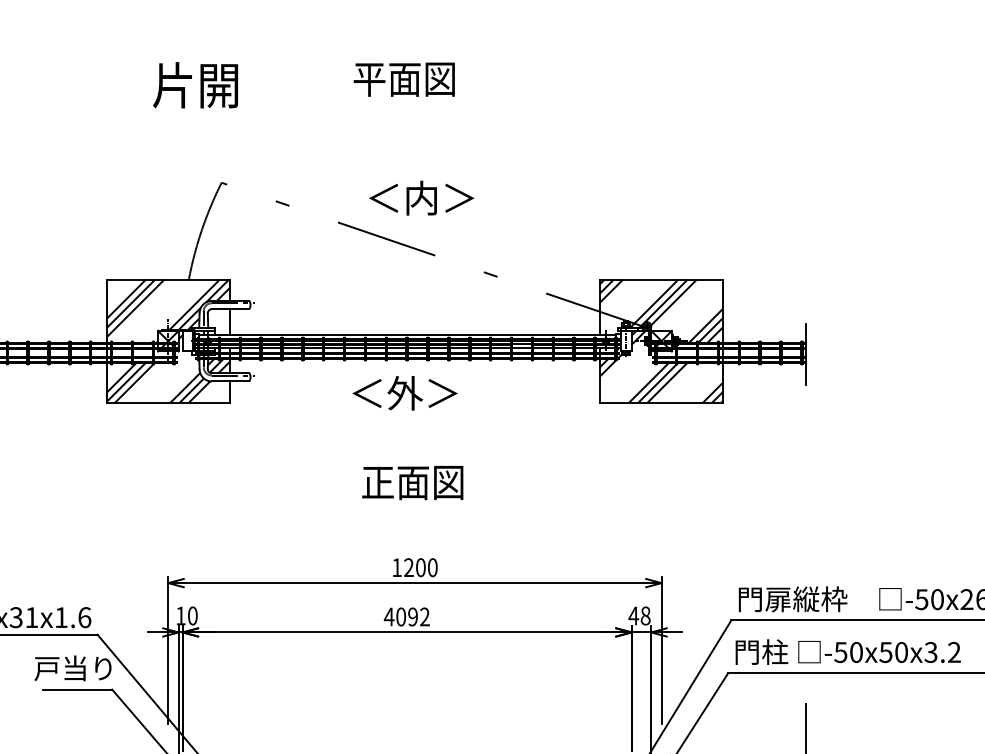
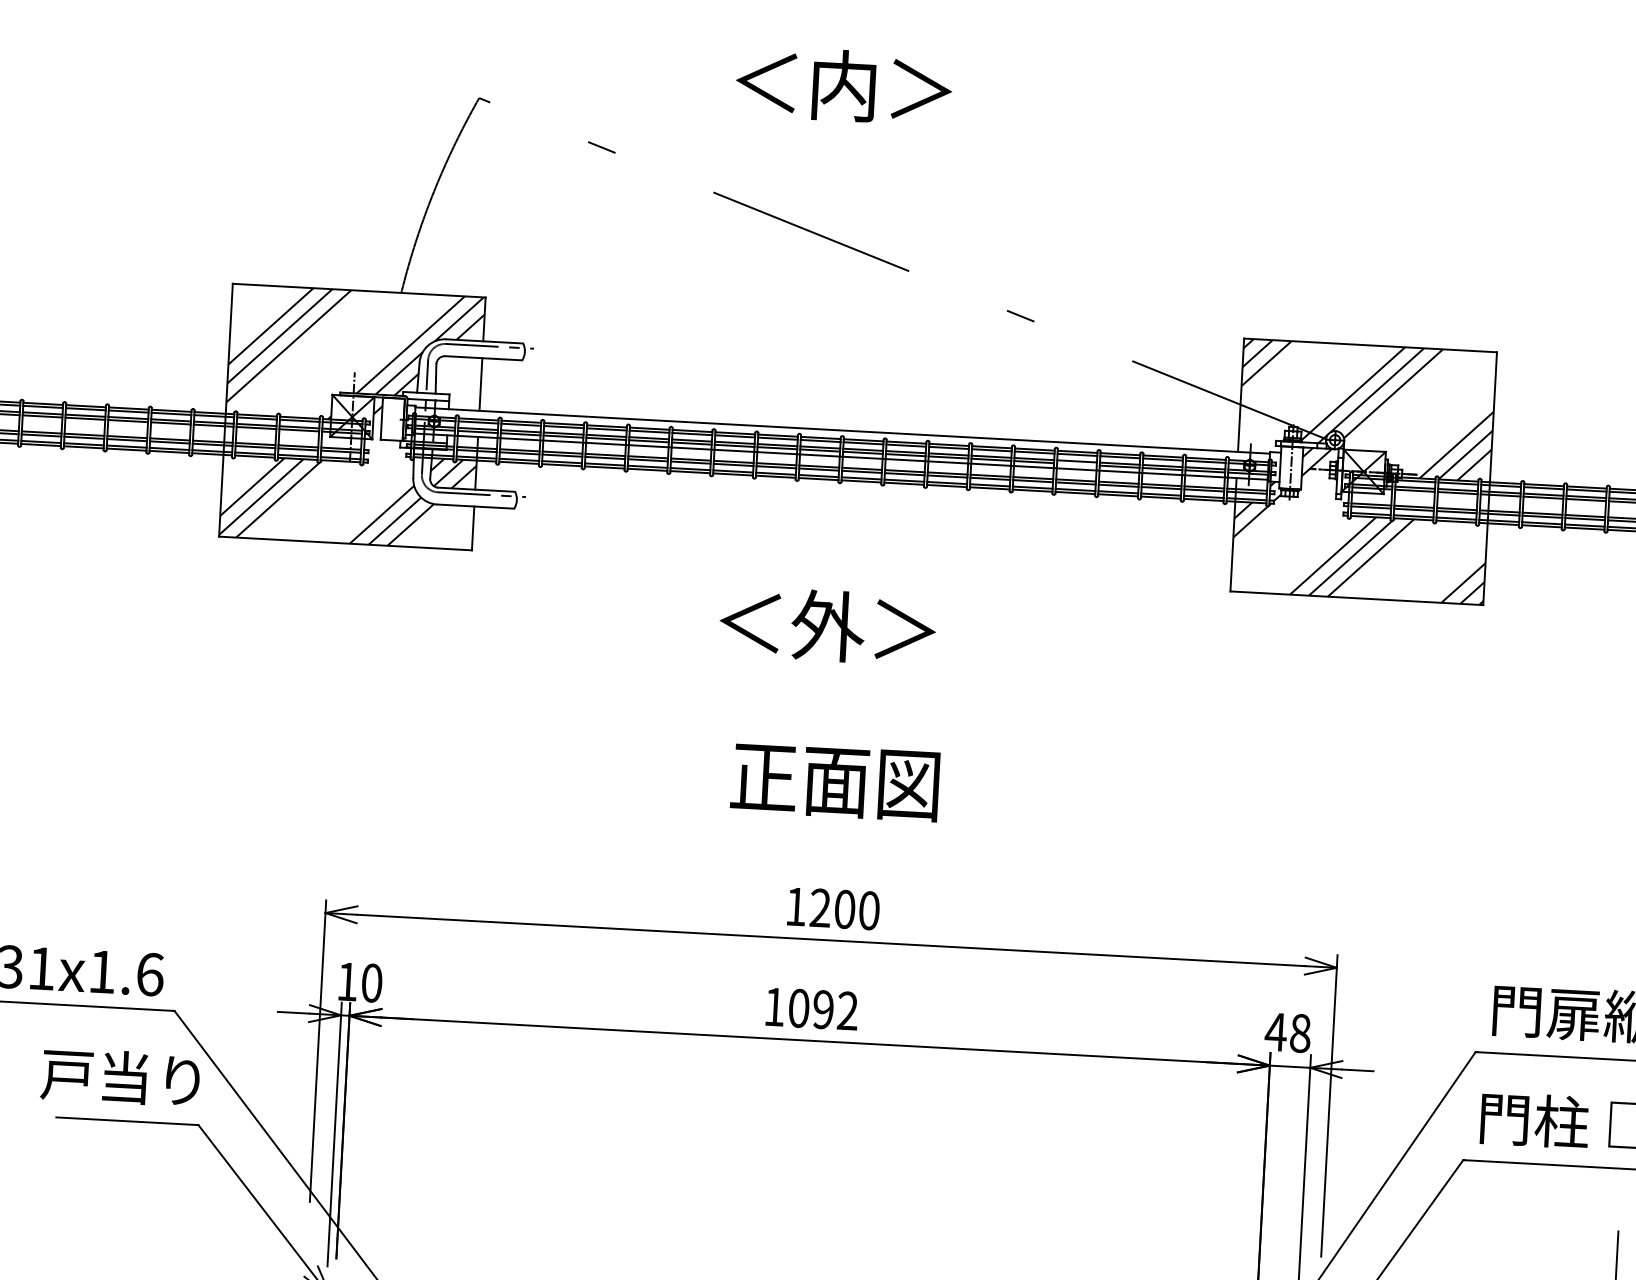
text: (421, 197) -> (843, 84), moved
text: (404, 393) -> (826, 626), moved
text: (412, 483) -> (834, 783), moved
text: (388, 616) -> (773, 1005), 4092 -> 1092

